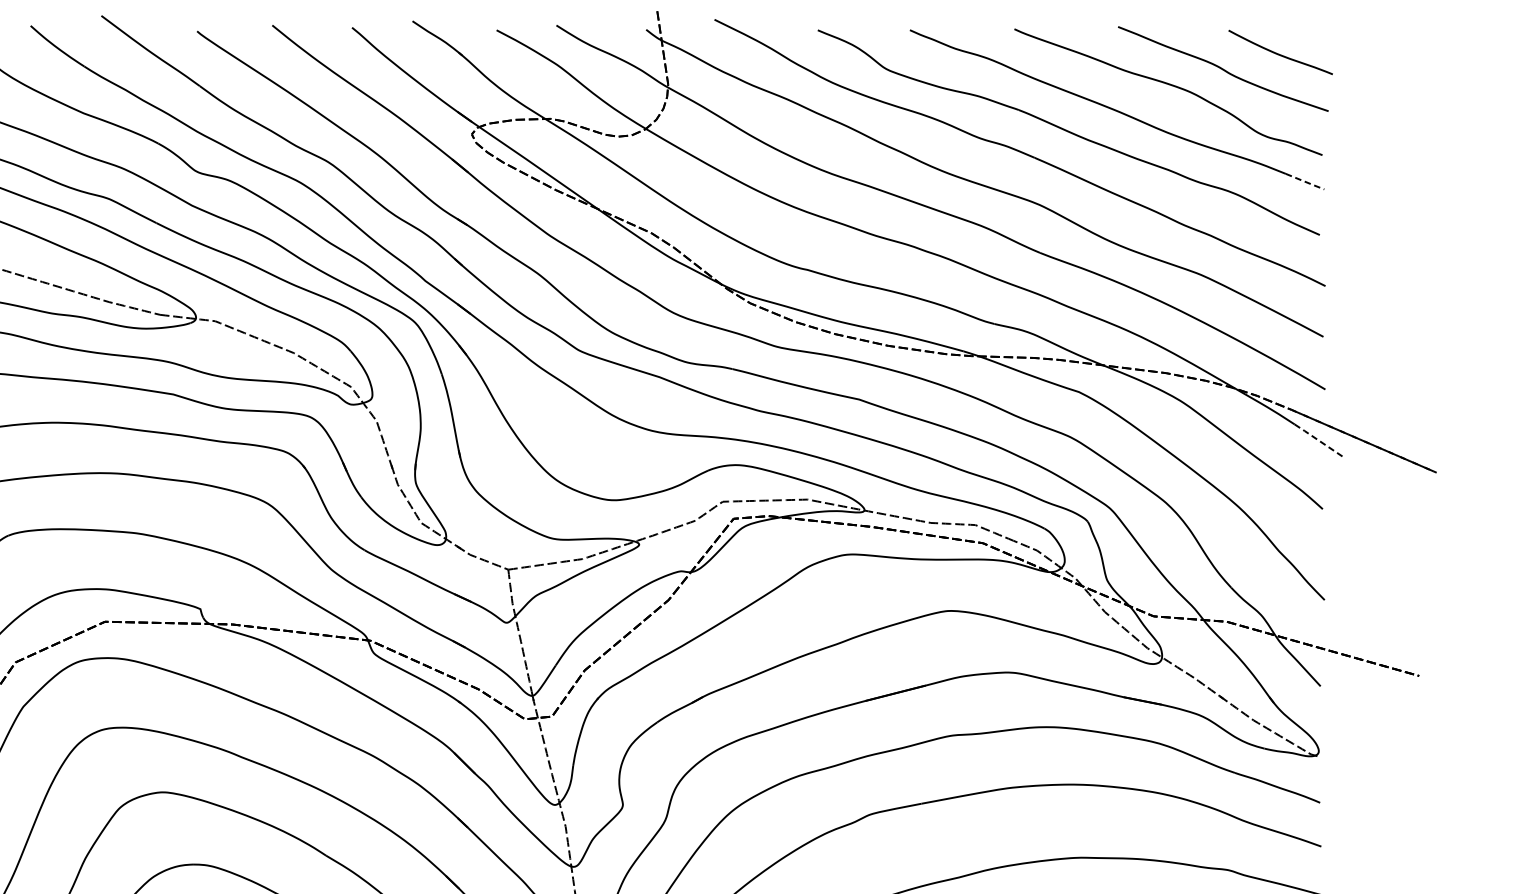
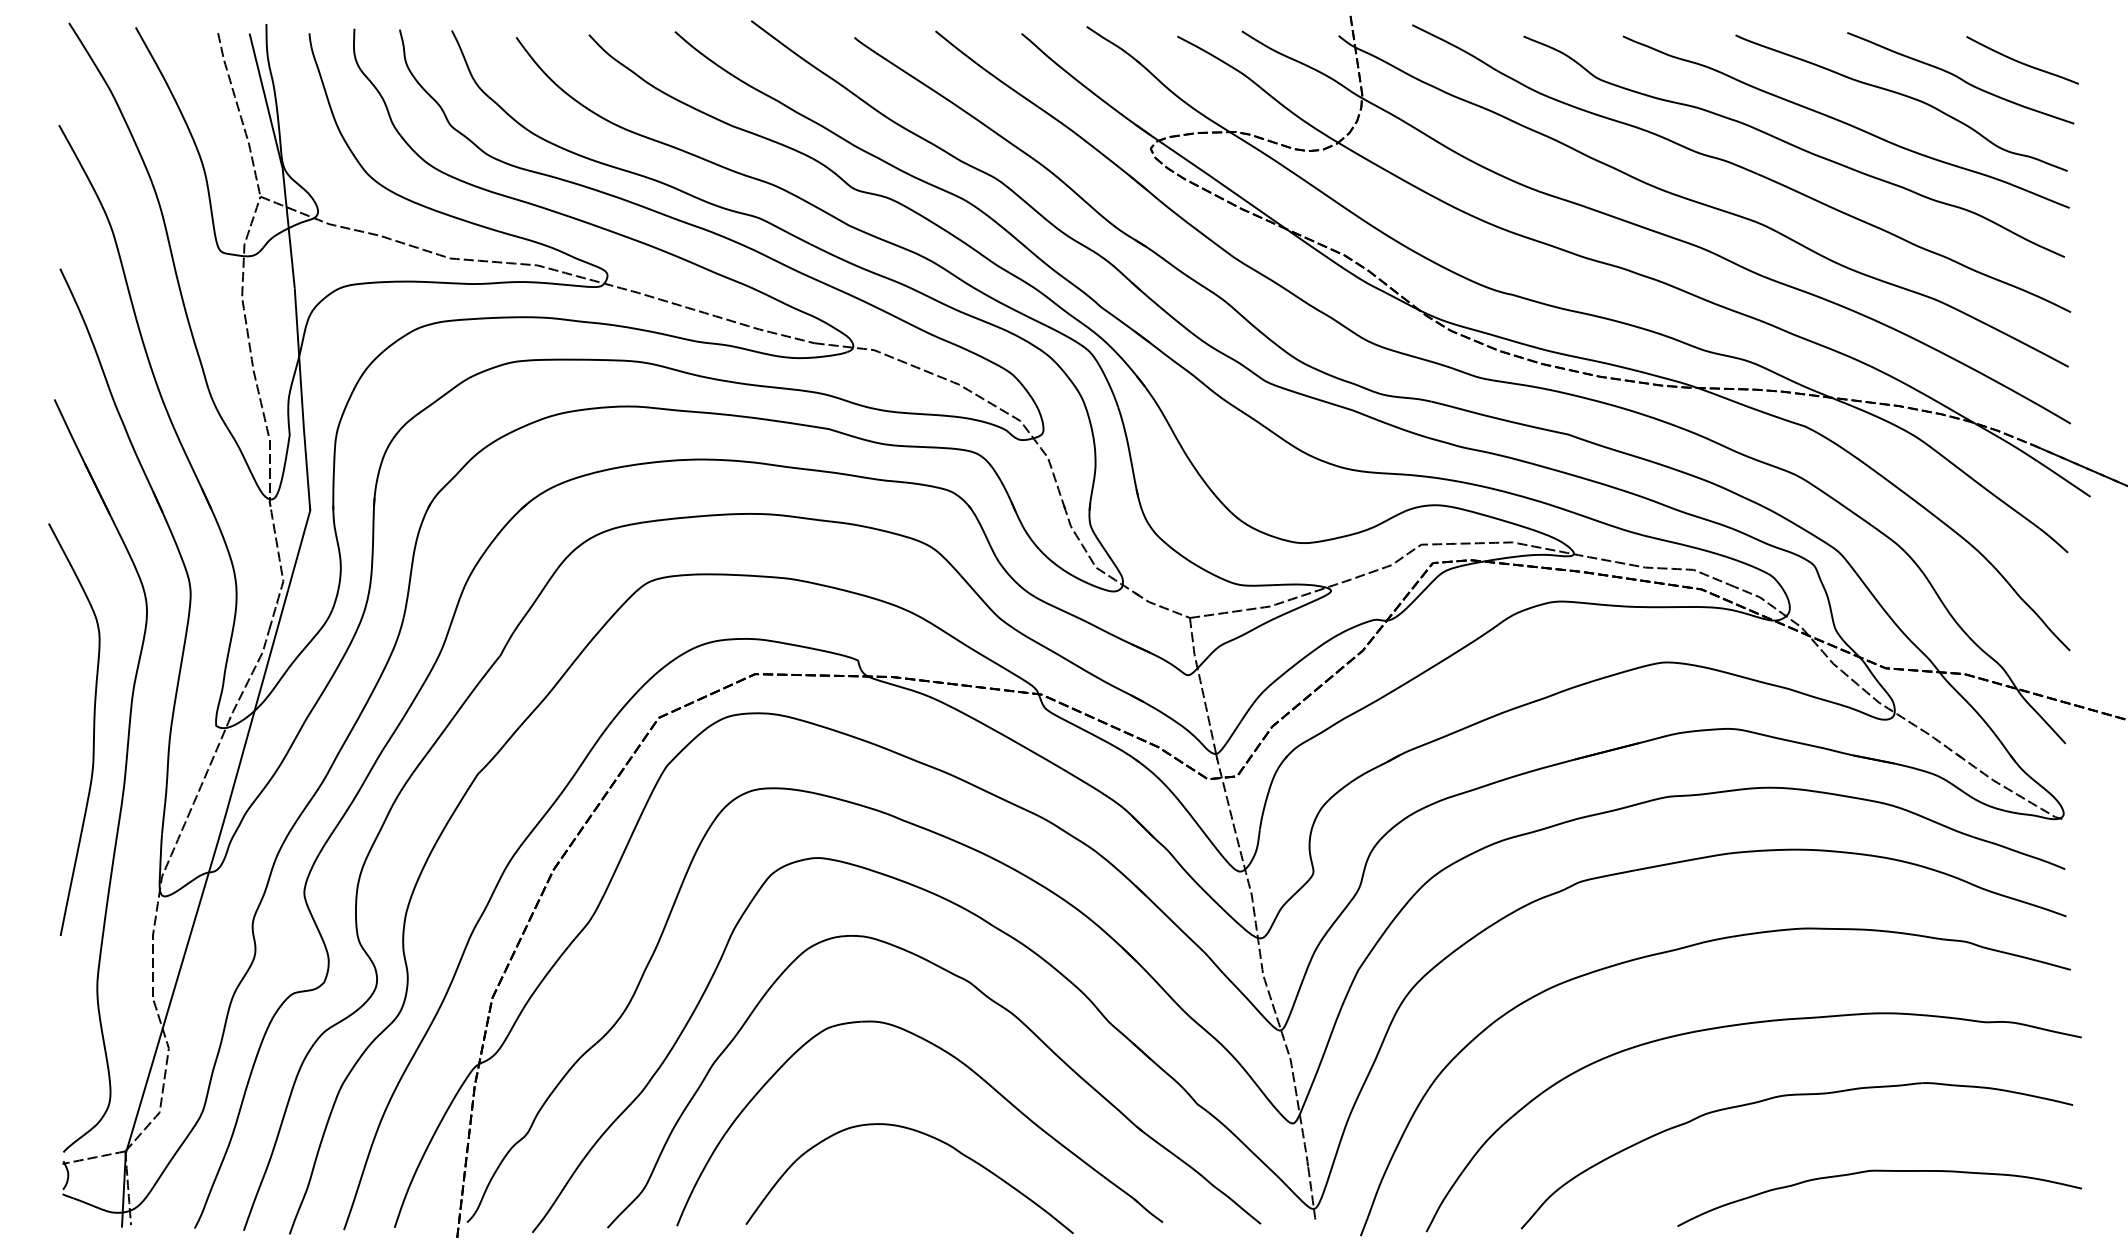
line: (1305, 182) -> (2049, 200), dashed -> solid
line: (1319, 441) -> (2064, 479), dashed -> solid

